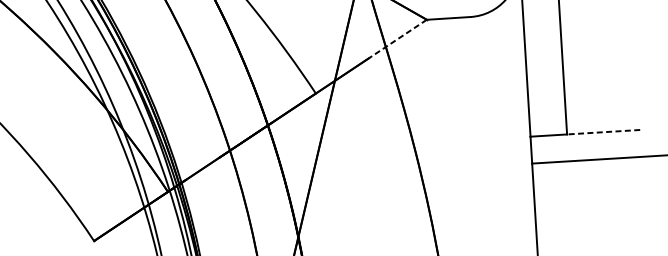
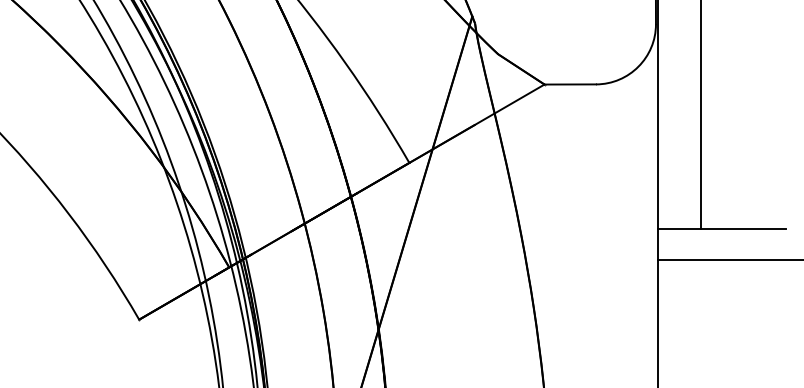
line: (398, 38) -> (509, 104), dashed -> solid
line: (603, 131) -> (743, 228), dashed -> solid

